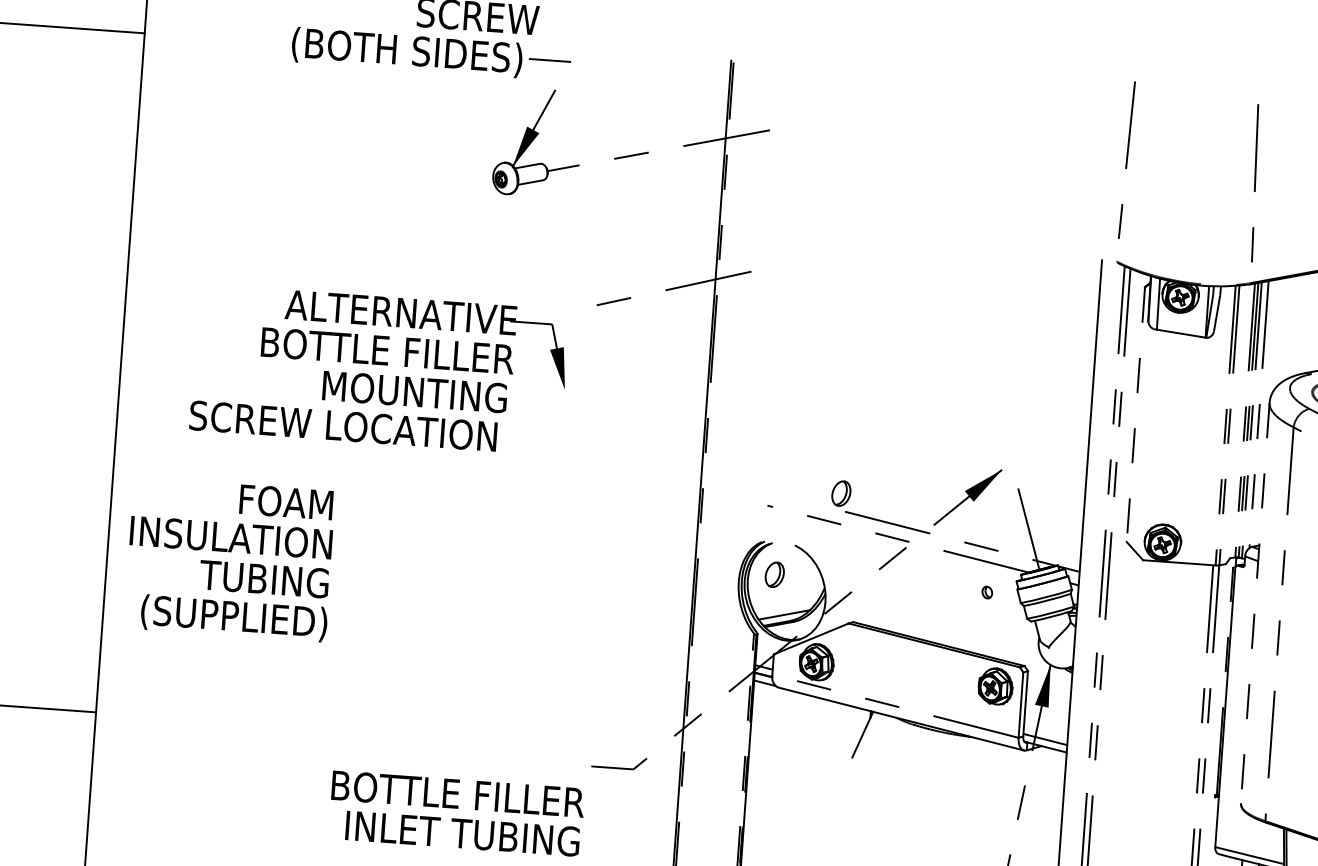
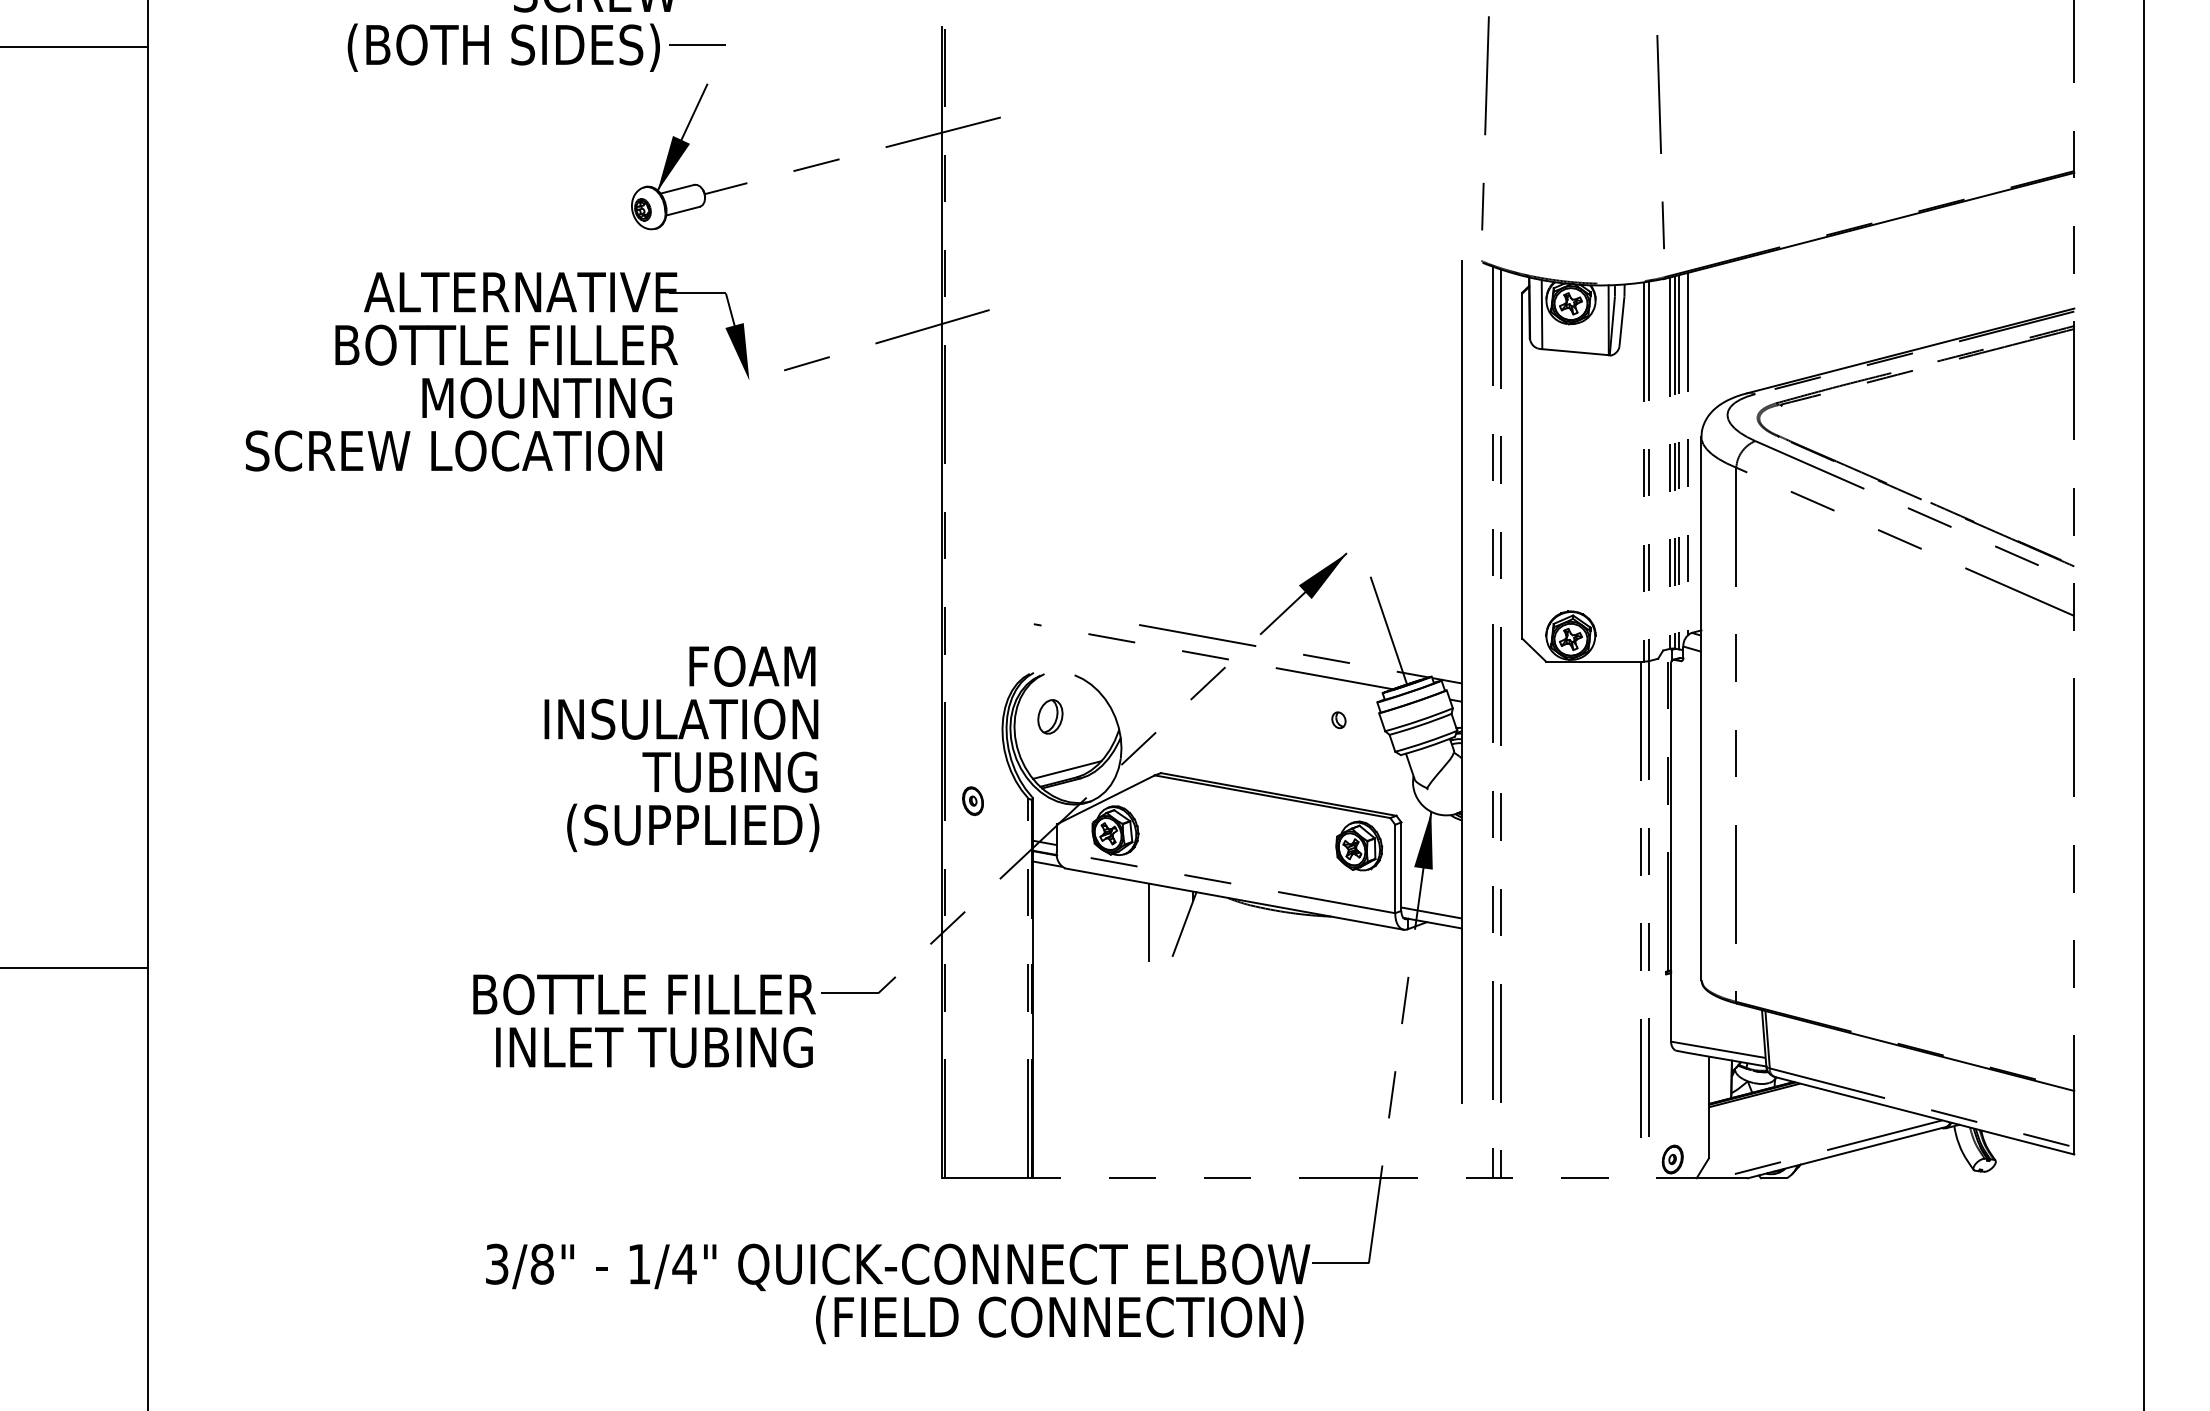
part: (380, 364) -> (497, 364), moved
line: (1136, 415) -> (1522, 466), dashed -> solid
part: (841, 493) -> (1132, 600), removed
text: (229, 559) -> (681, 749), moved
line: (1255, 603) -> (1701, 709), dashed -> solid
part: (712, 633) -> (972, 801), added
line: (836, 731) -> (1148, 922), added
text: (456, 813) -> (644, 1020), moved

